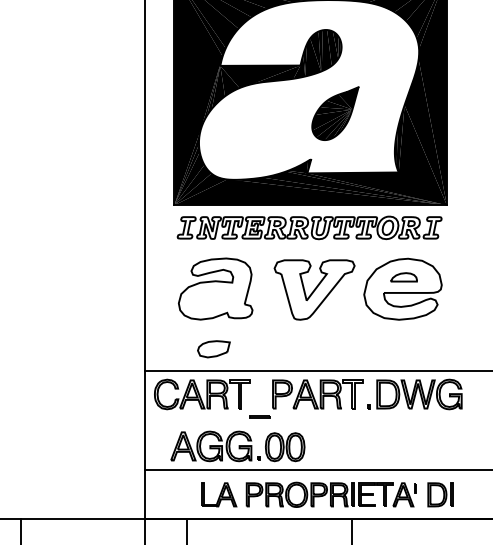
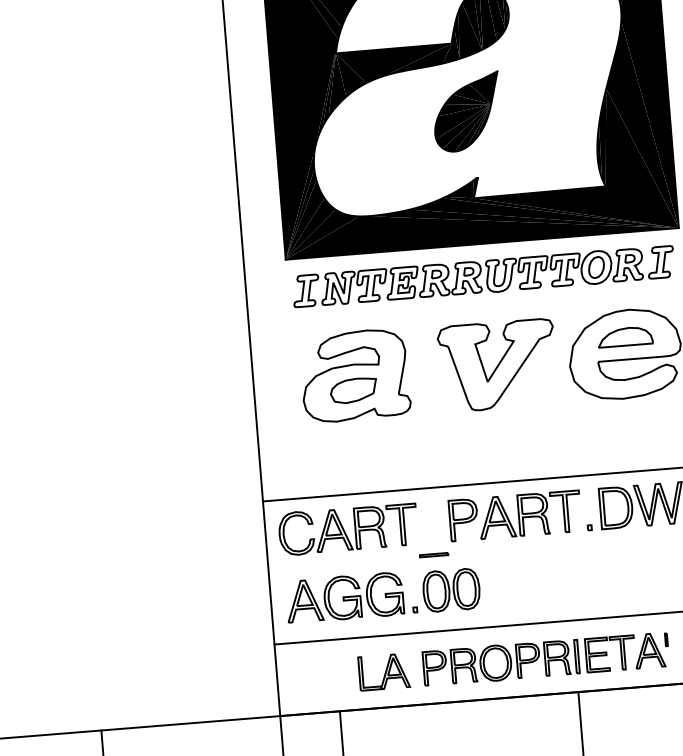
part: (335, 113) -> (467, 111), moved
part: (403, 277) -> (624, 337), size x1.43
part: (213, 349) -> (353, 391), moved
part: (237, 446) -> (382, 594), moved

